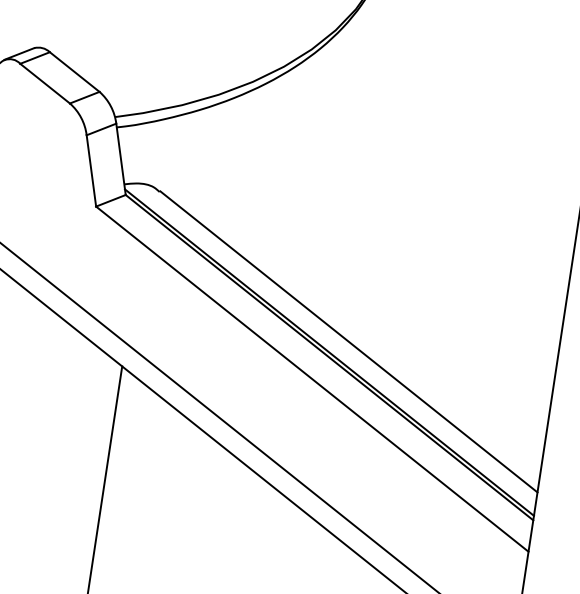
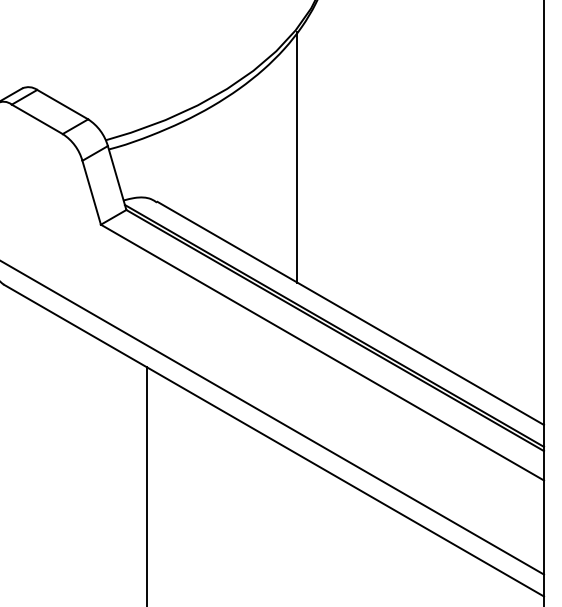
line: (317, 166) -> (297, 157), added

